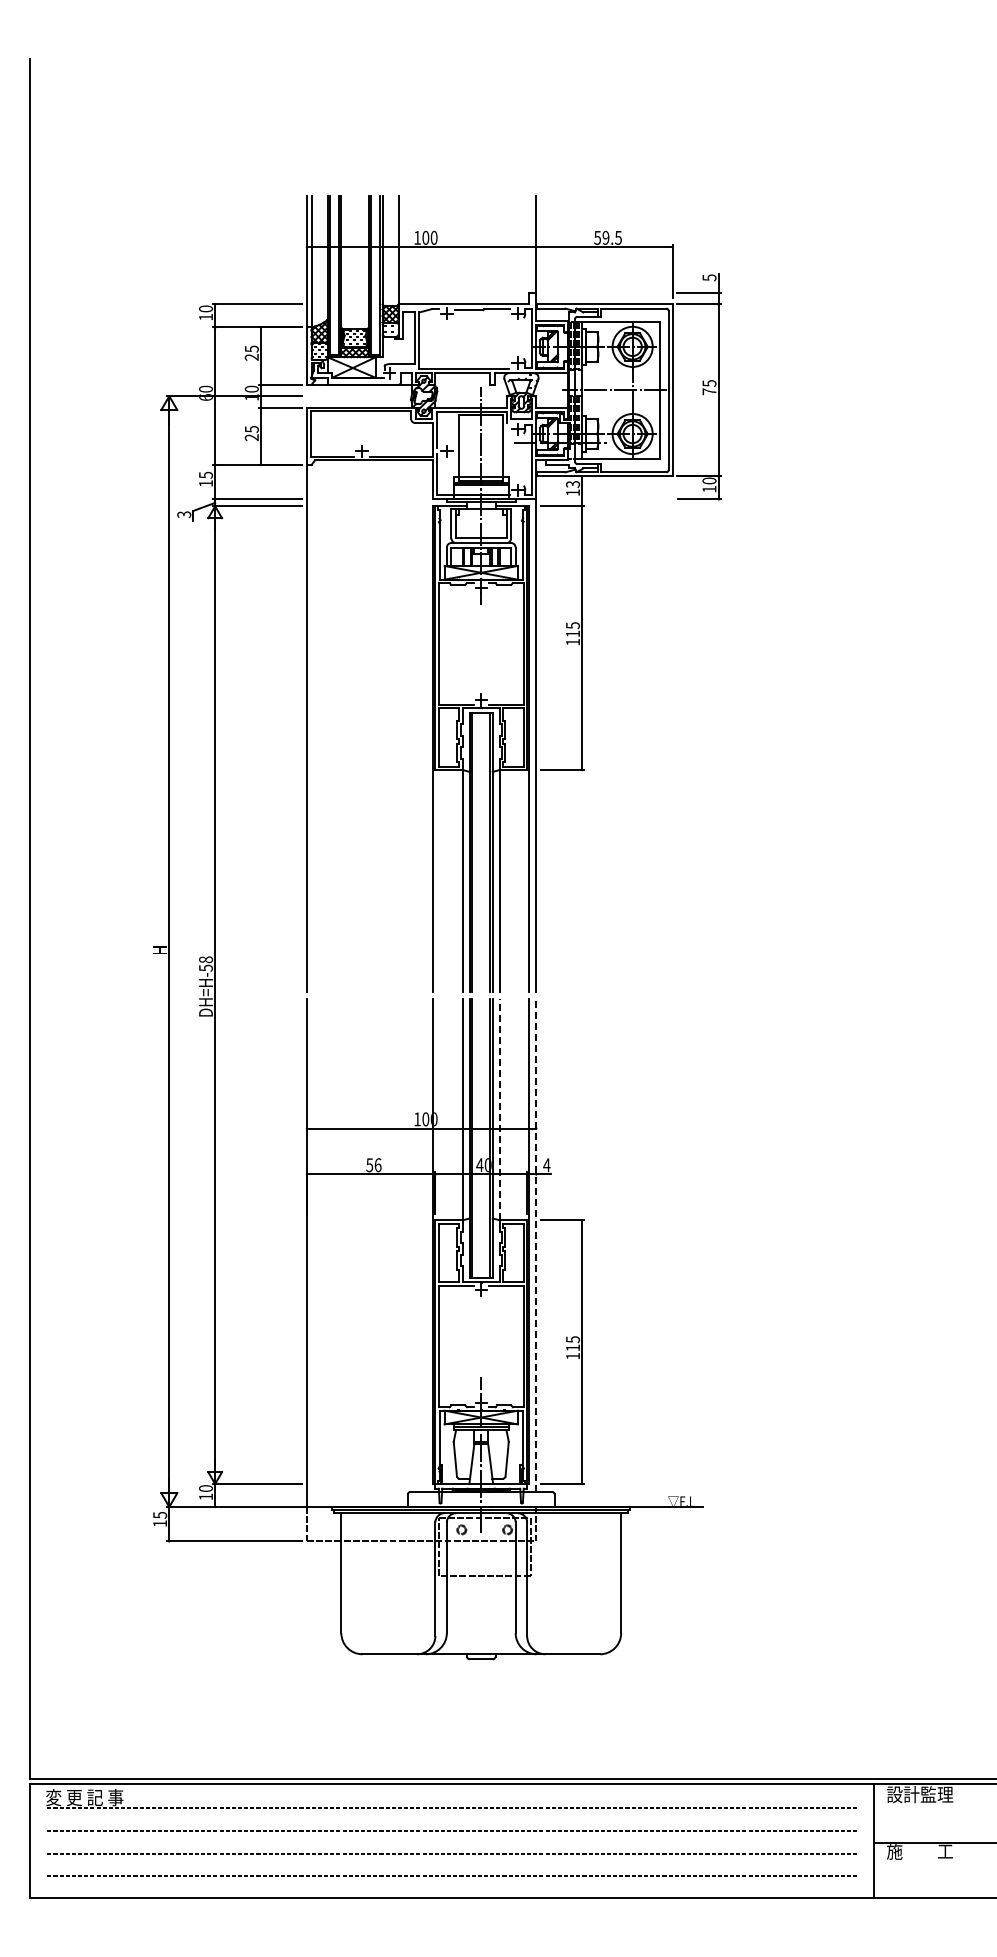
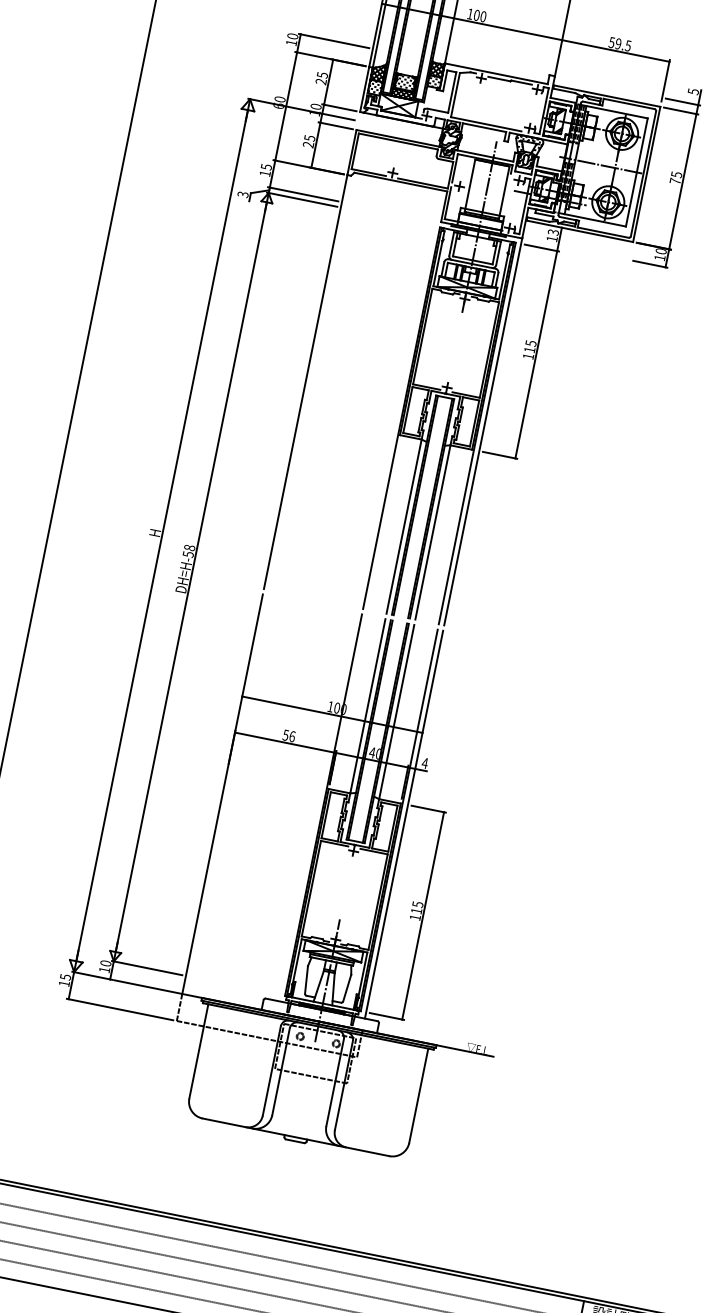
line: (499, 1109) -> (396, 712), dashed -> solid
line: (536, 1245) -> (404, 824), dashed -> solid

